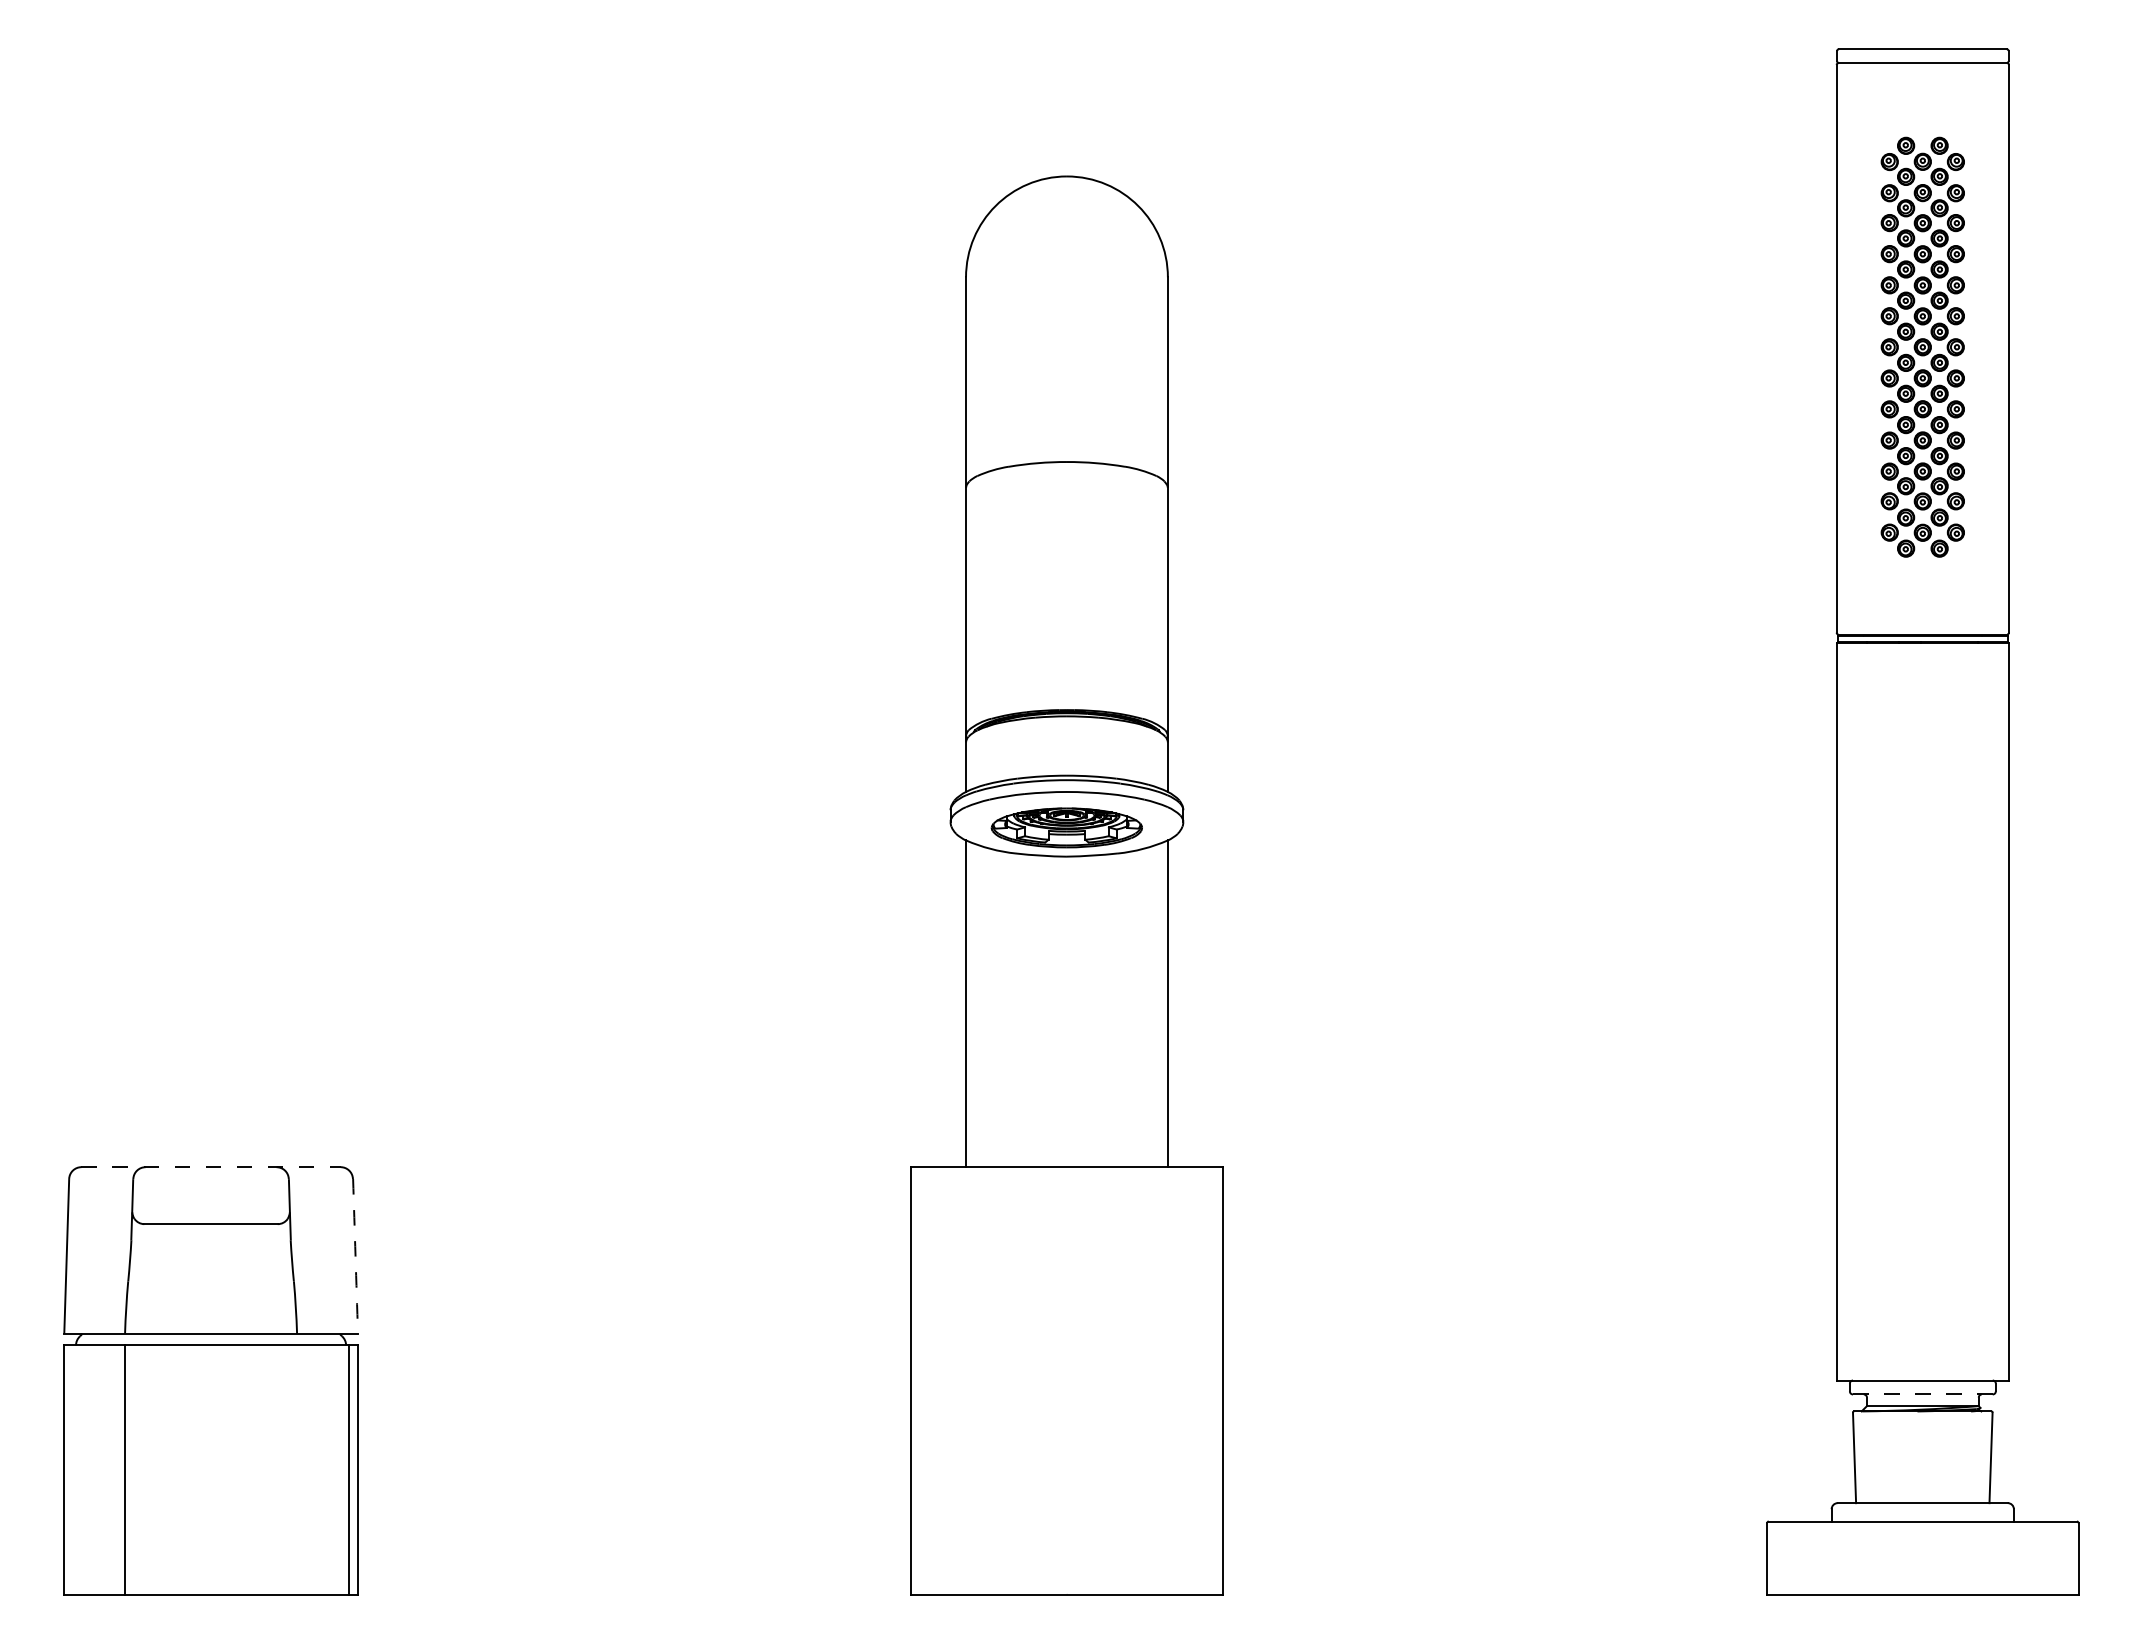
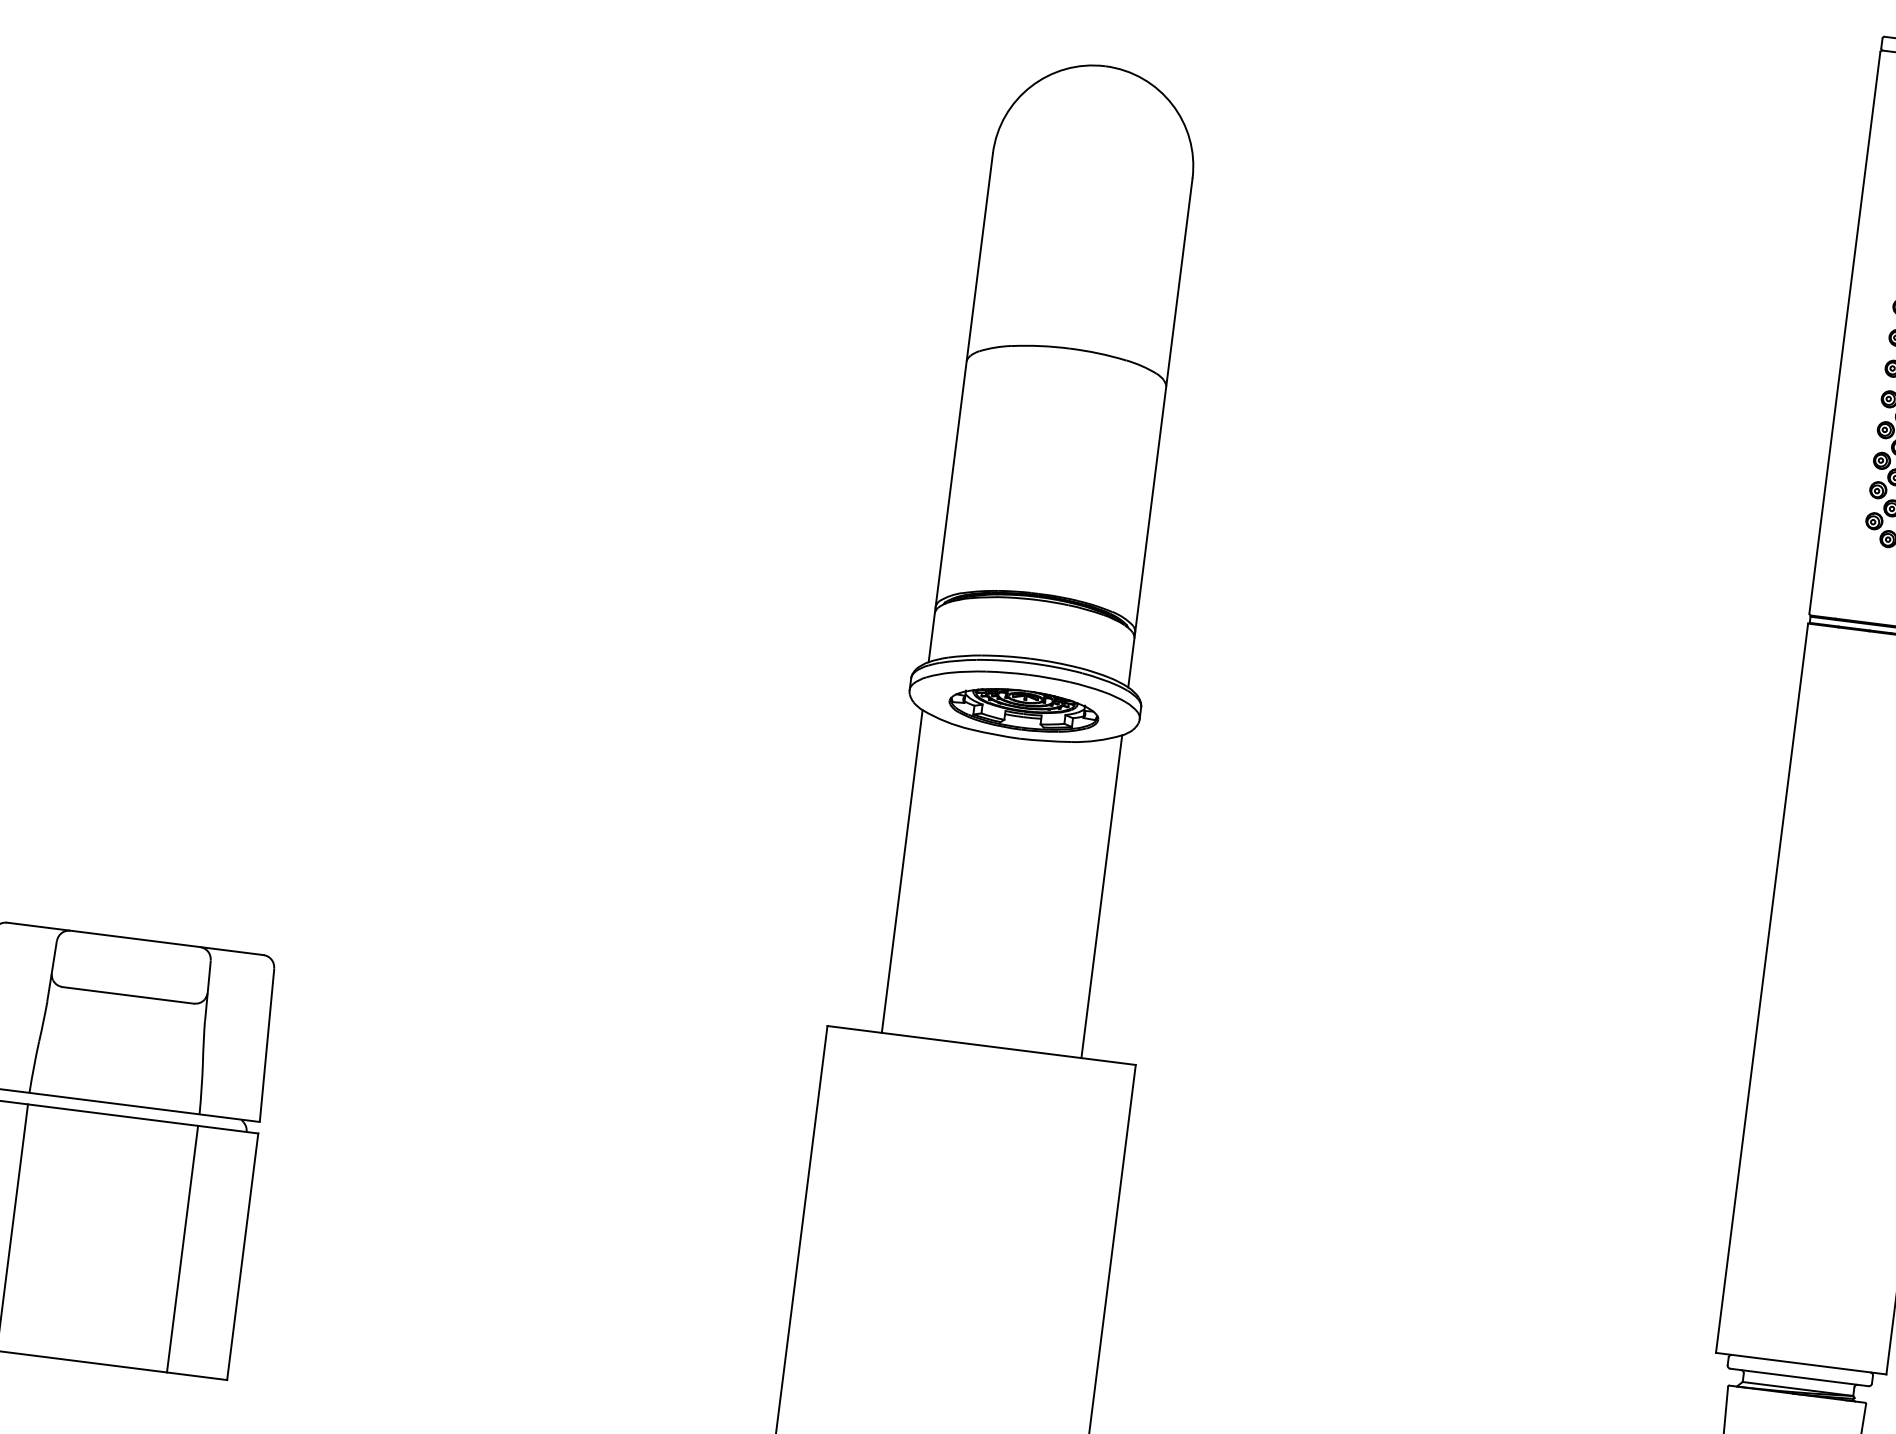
line: (211, 1167) -> (135, 939), dashed -> solid
arc: (355, 1256) -> (266, 1045), dashed -> solid
line: (1922, 1394) -> (1799, 1377), dashed -> solid
line: (349, 1469) -> (183, 1248), moved

